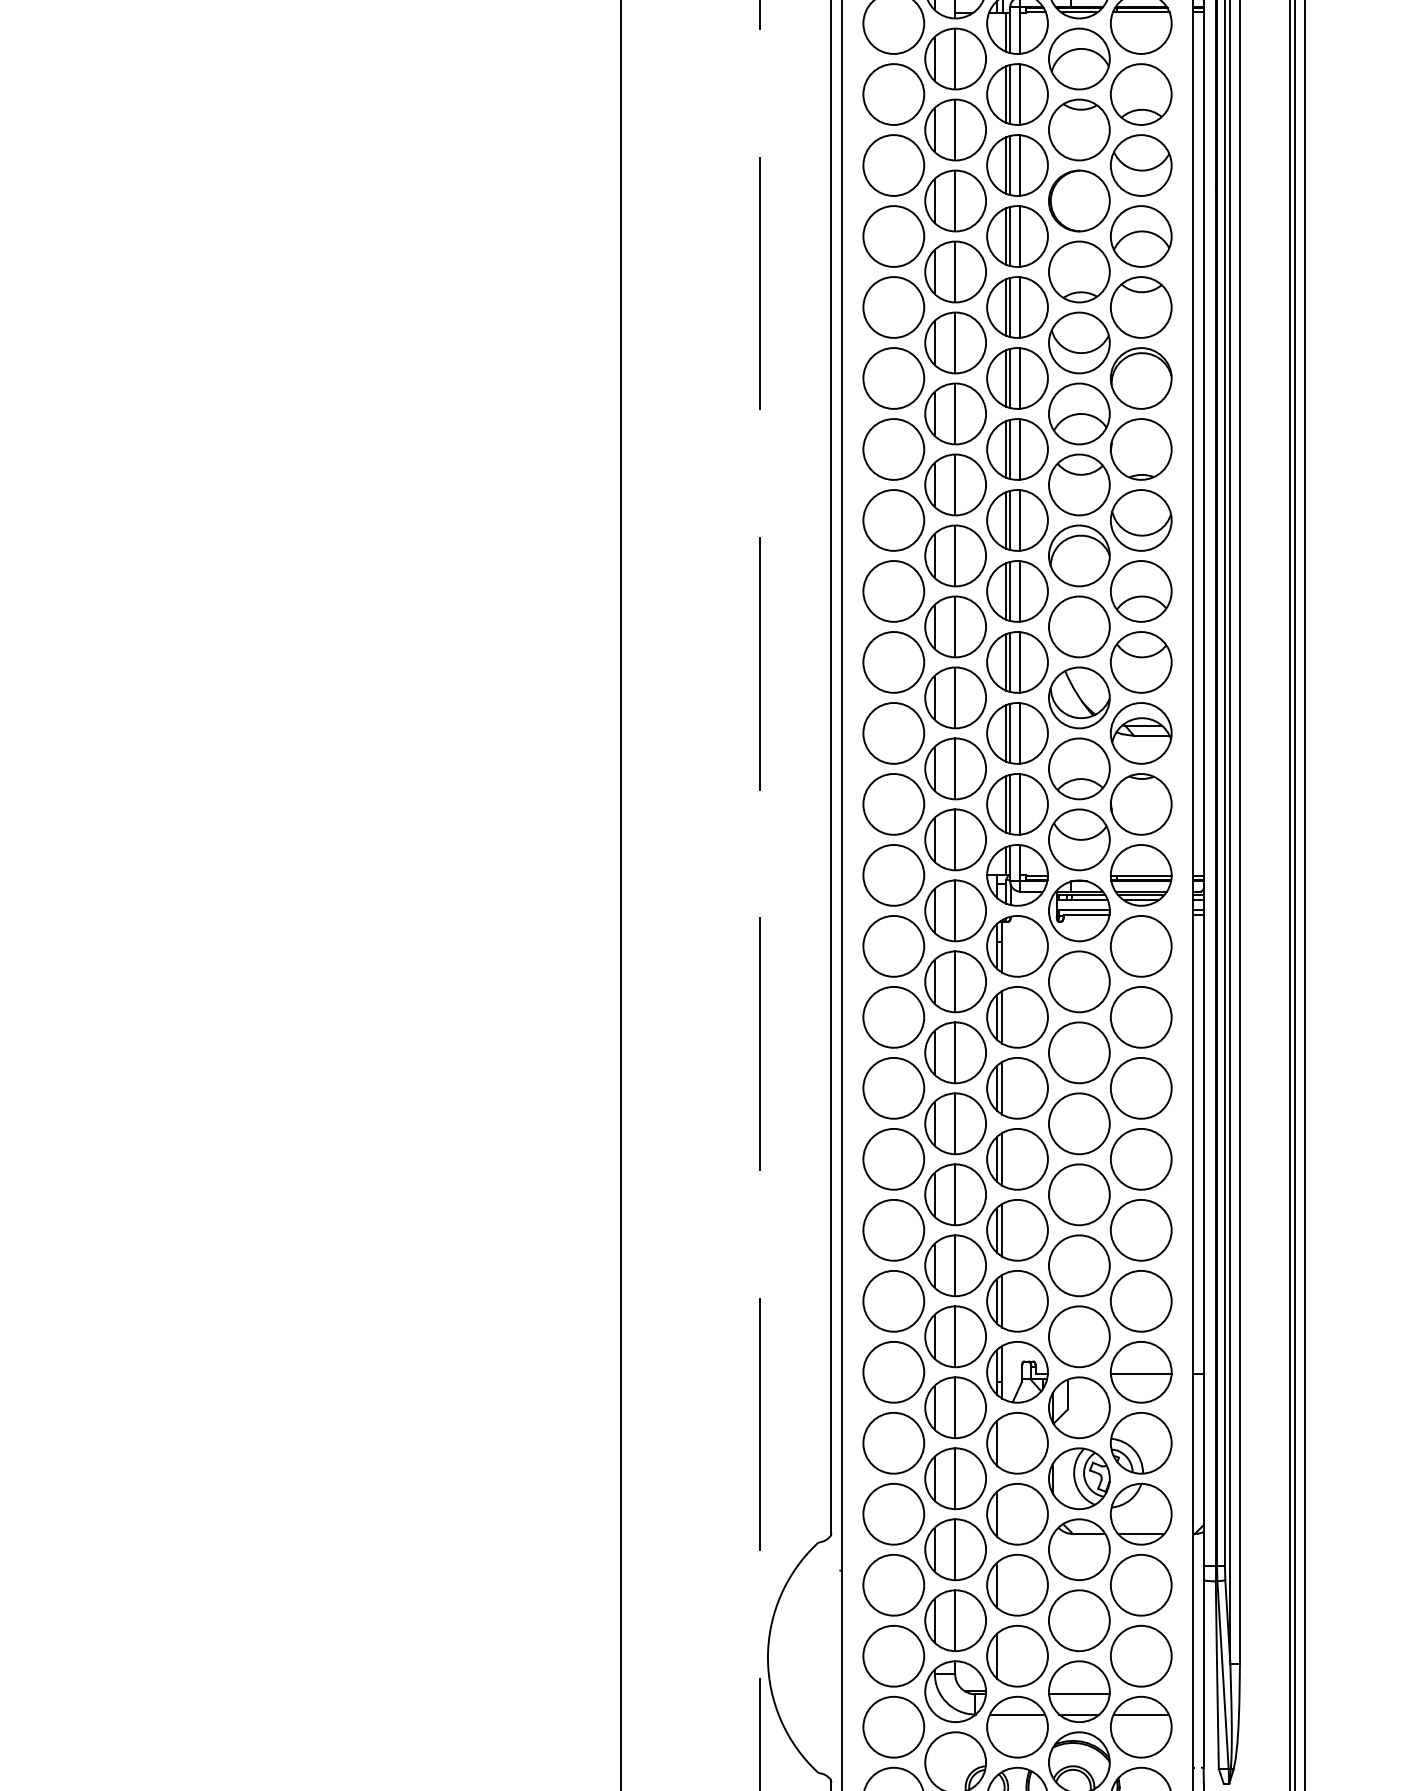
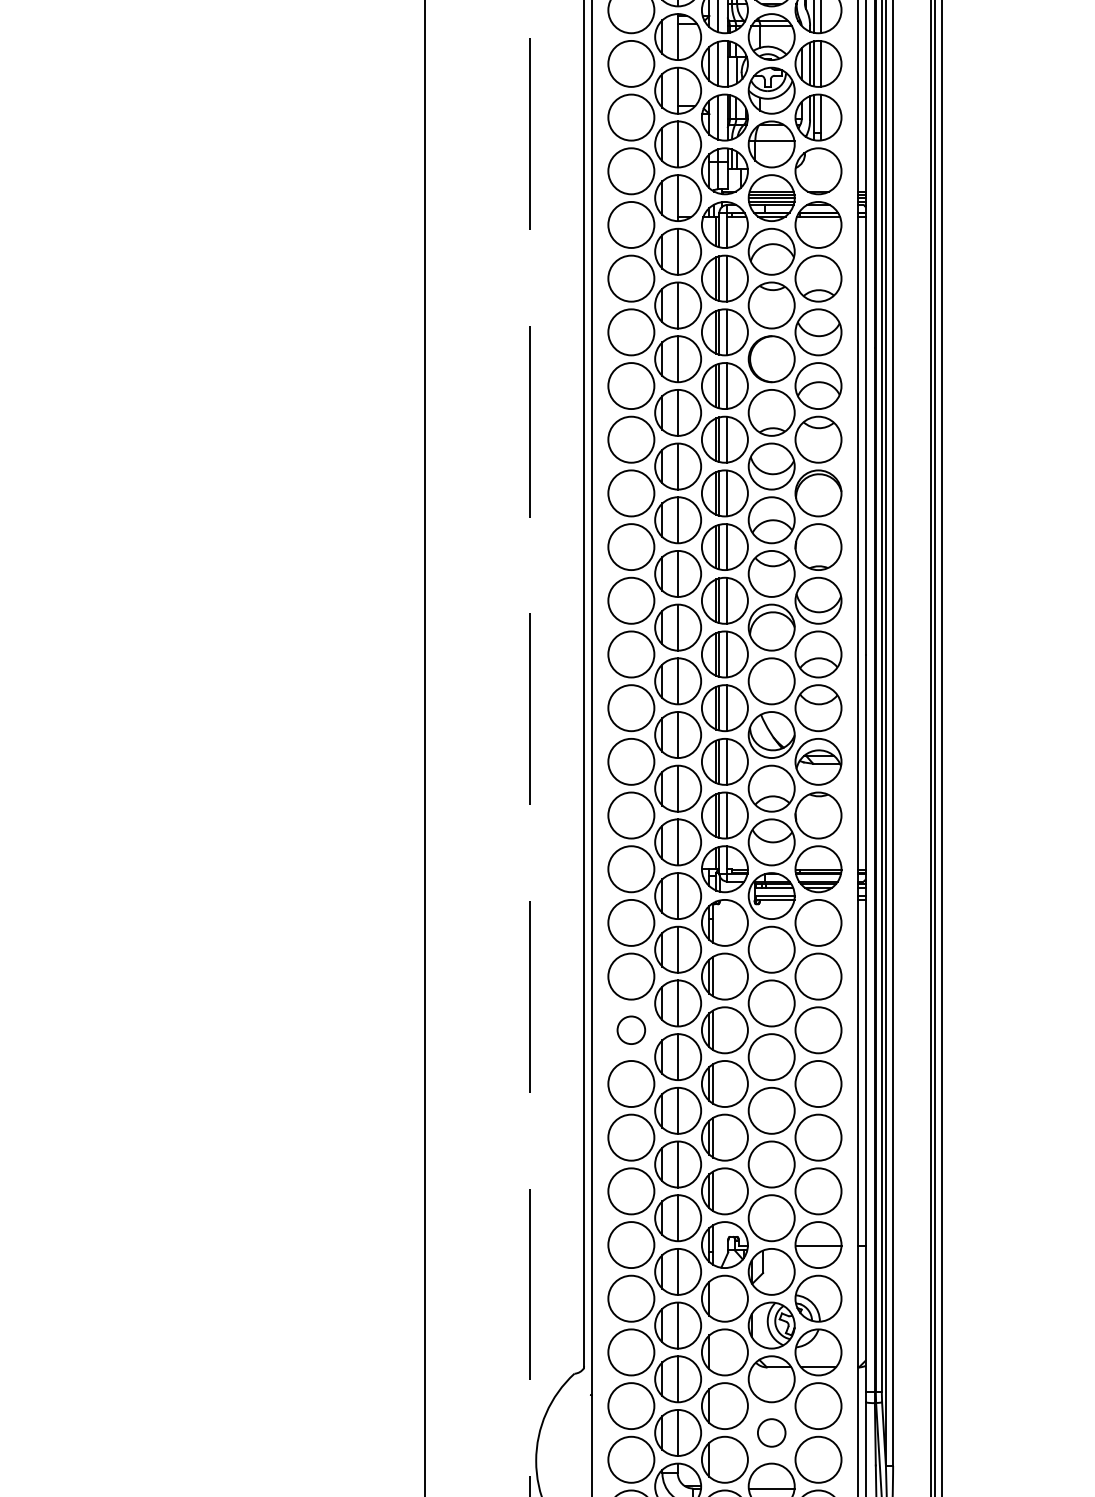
circle: (893, 1088) -> (631, 1030), size x0.6
circle: (1079, 1620) -> (771, 1432), size x0.6

